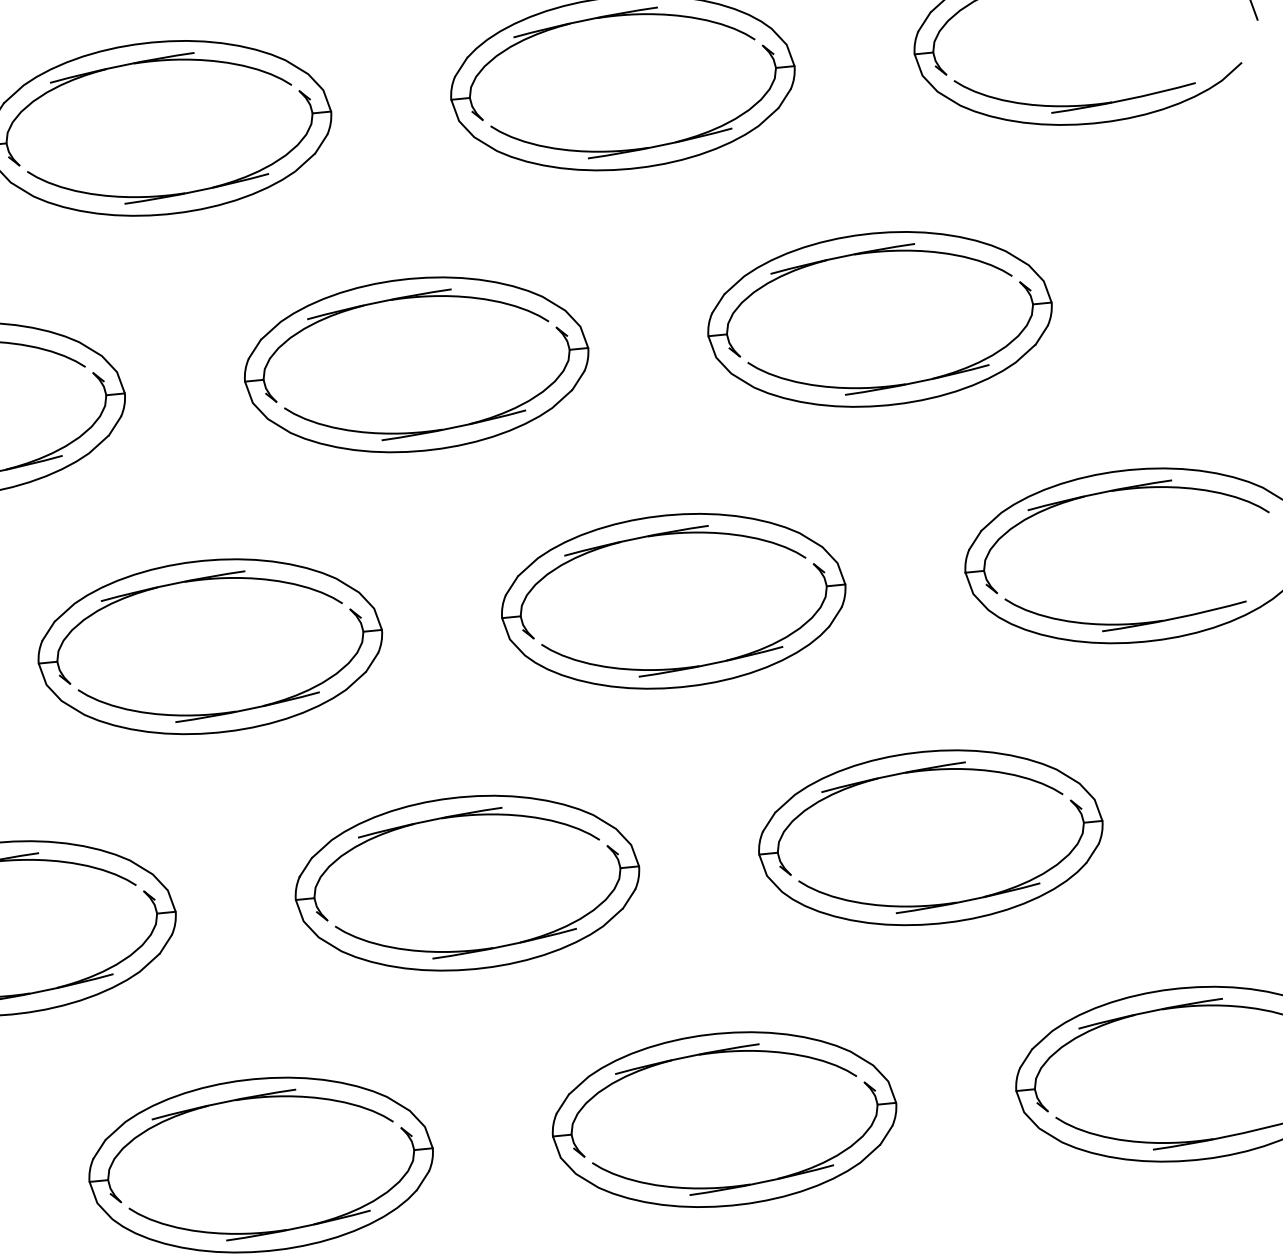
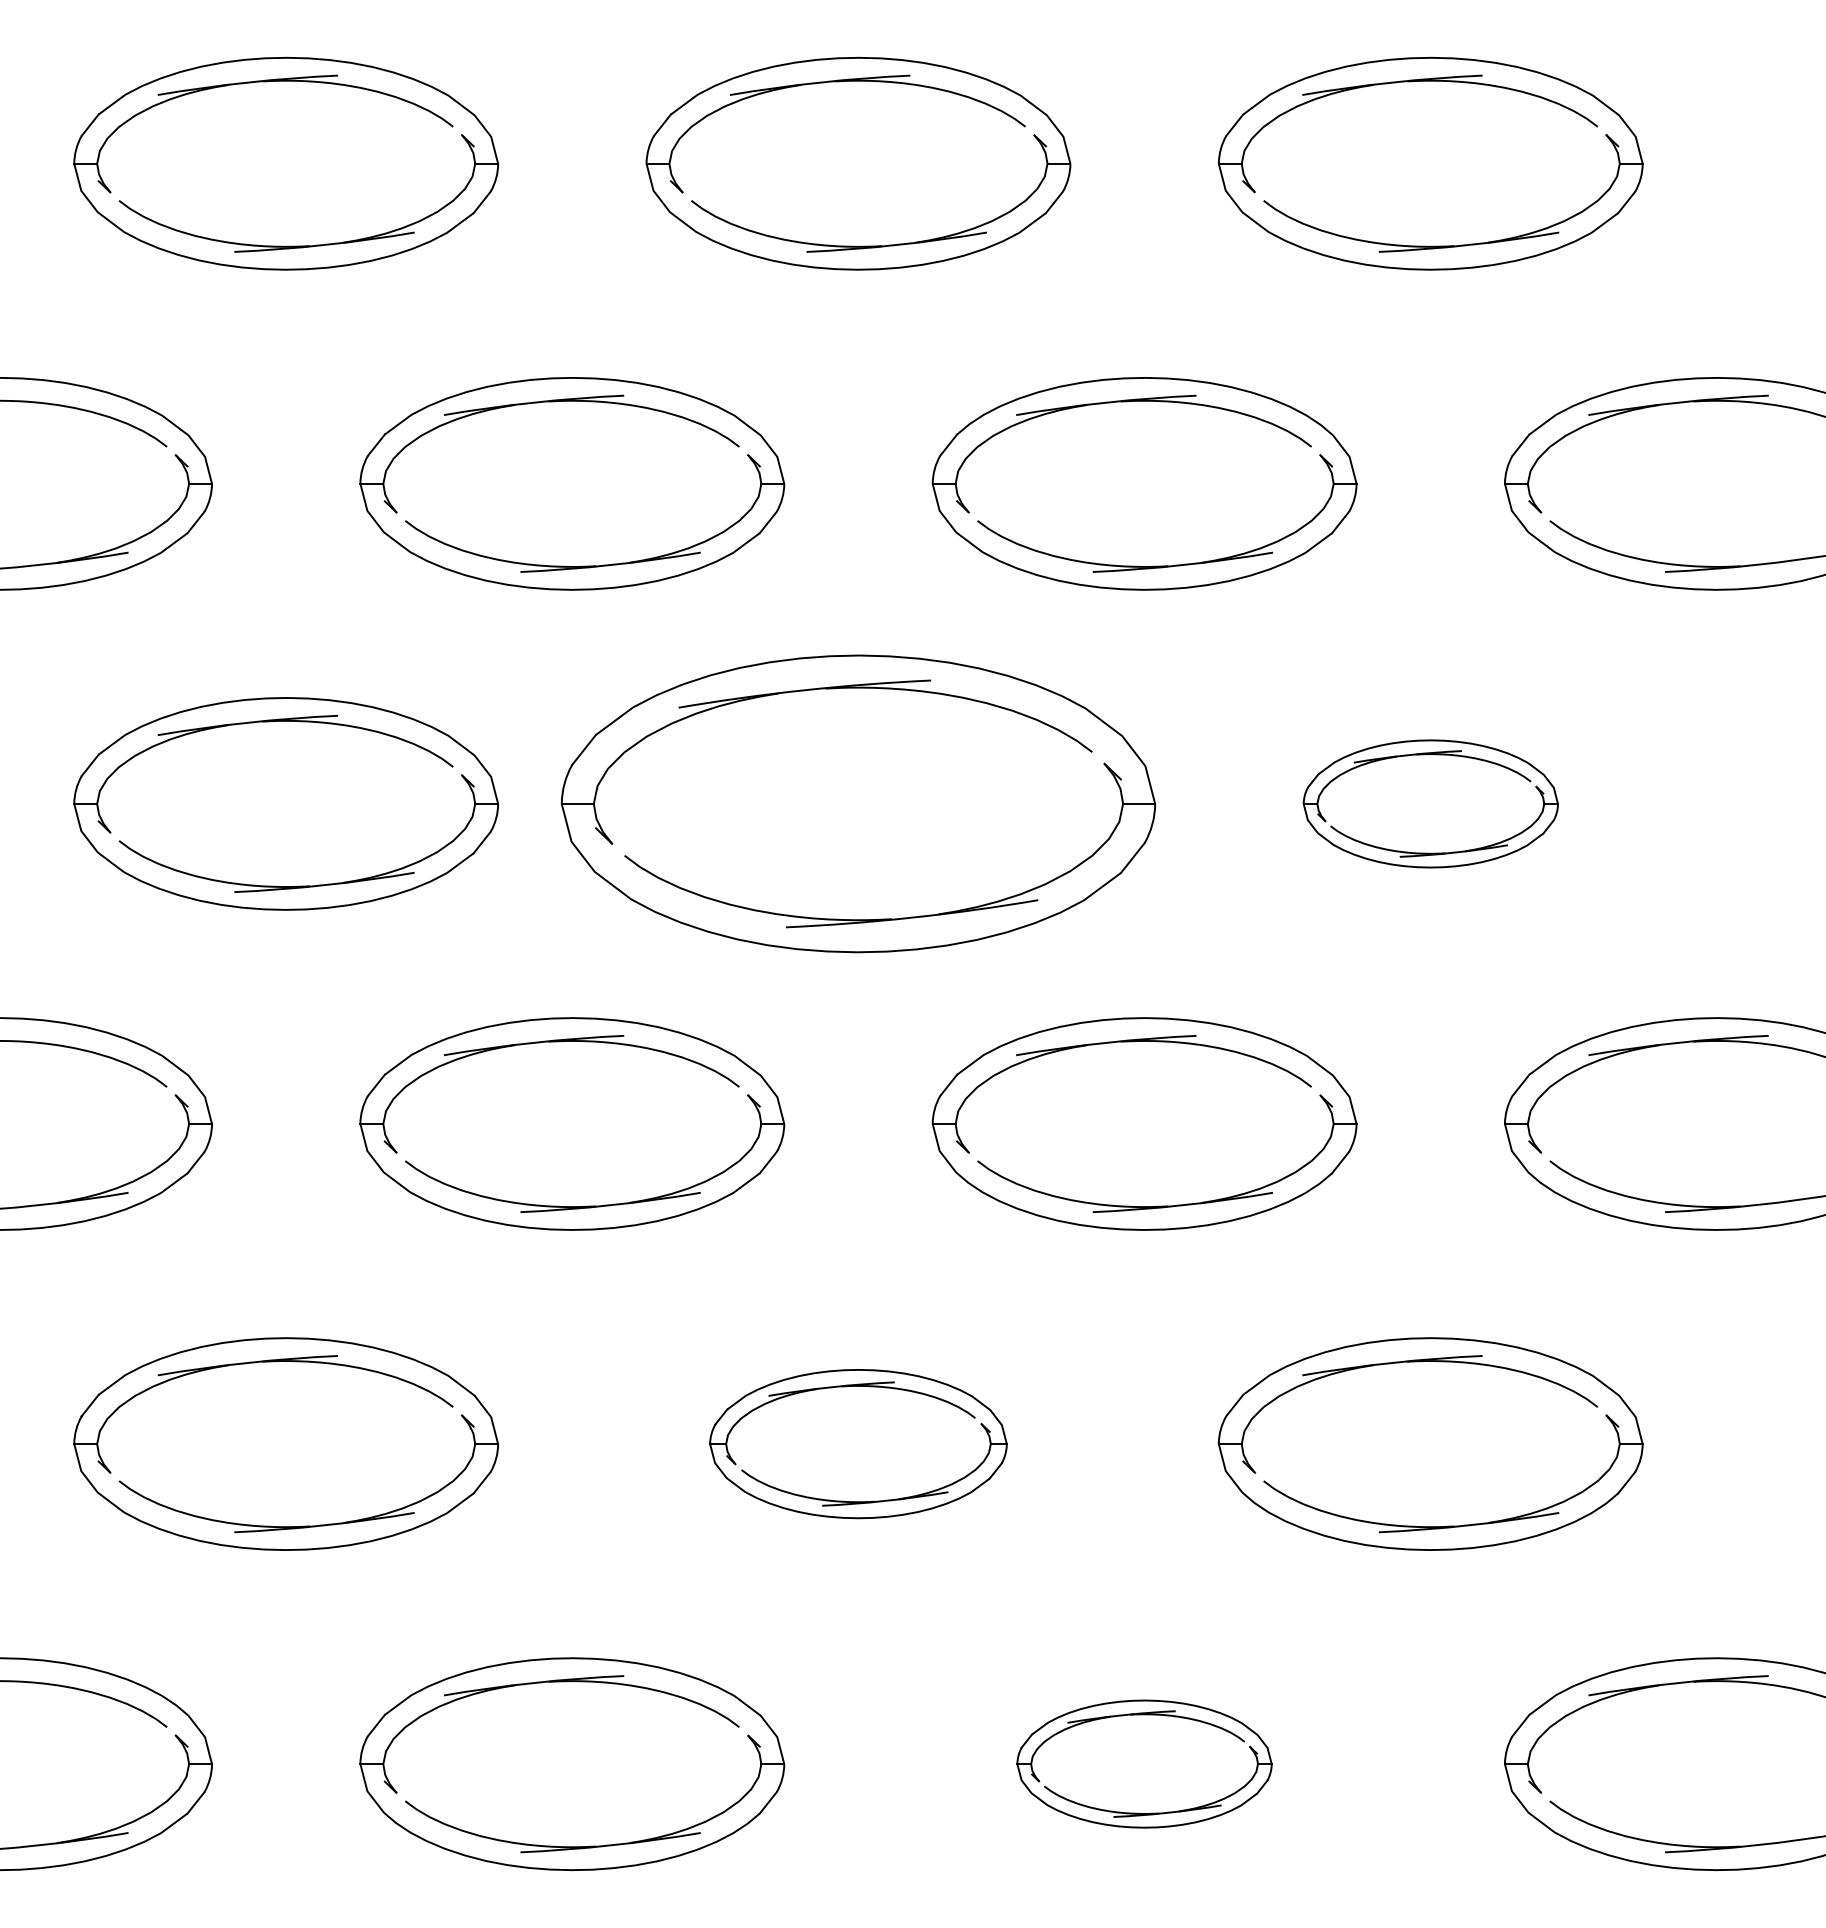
part: (879, 319) -> (1430, 803), size x0.6
part: (416, 364) -> (858, 803), size x1.4
part: (467, 882) -> (858, 1443), size x0.7
part: (724, 1119) -> (1144, 1763), size x0.6

